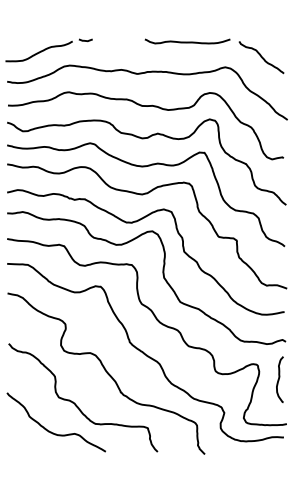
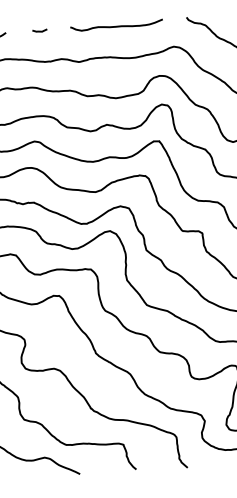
curve: (85, 40) -> (39, 31), moved
curve: (187, 41) -> (116, 25), moved

